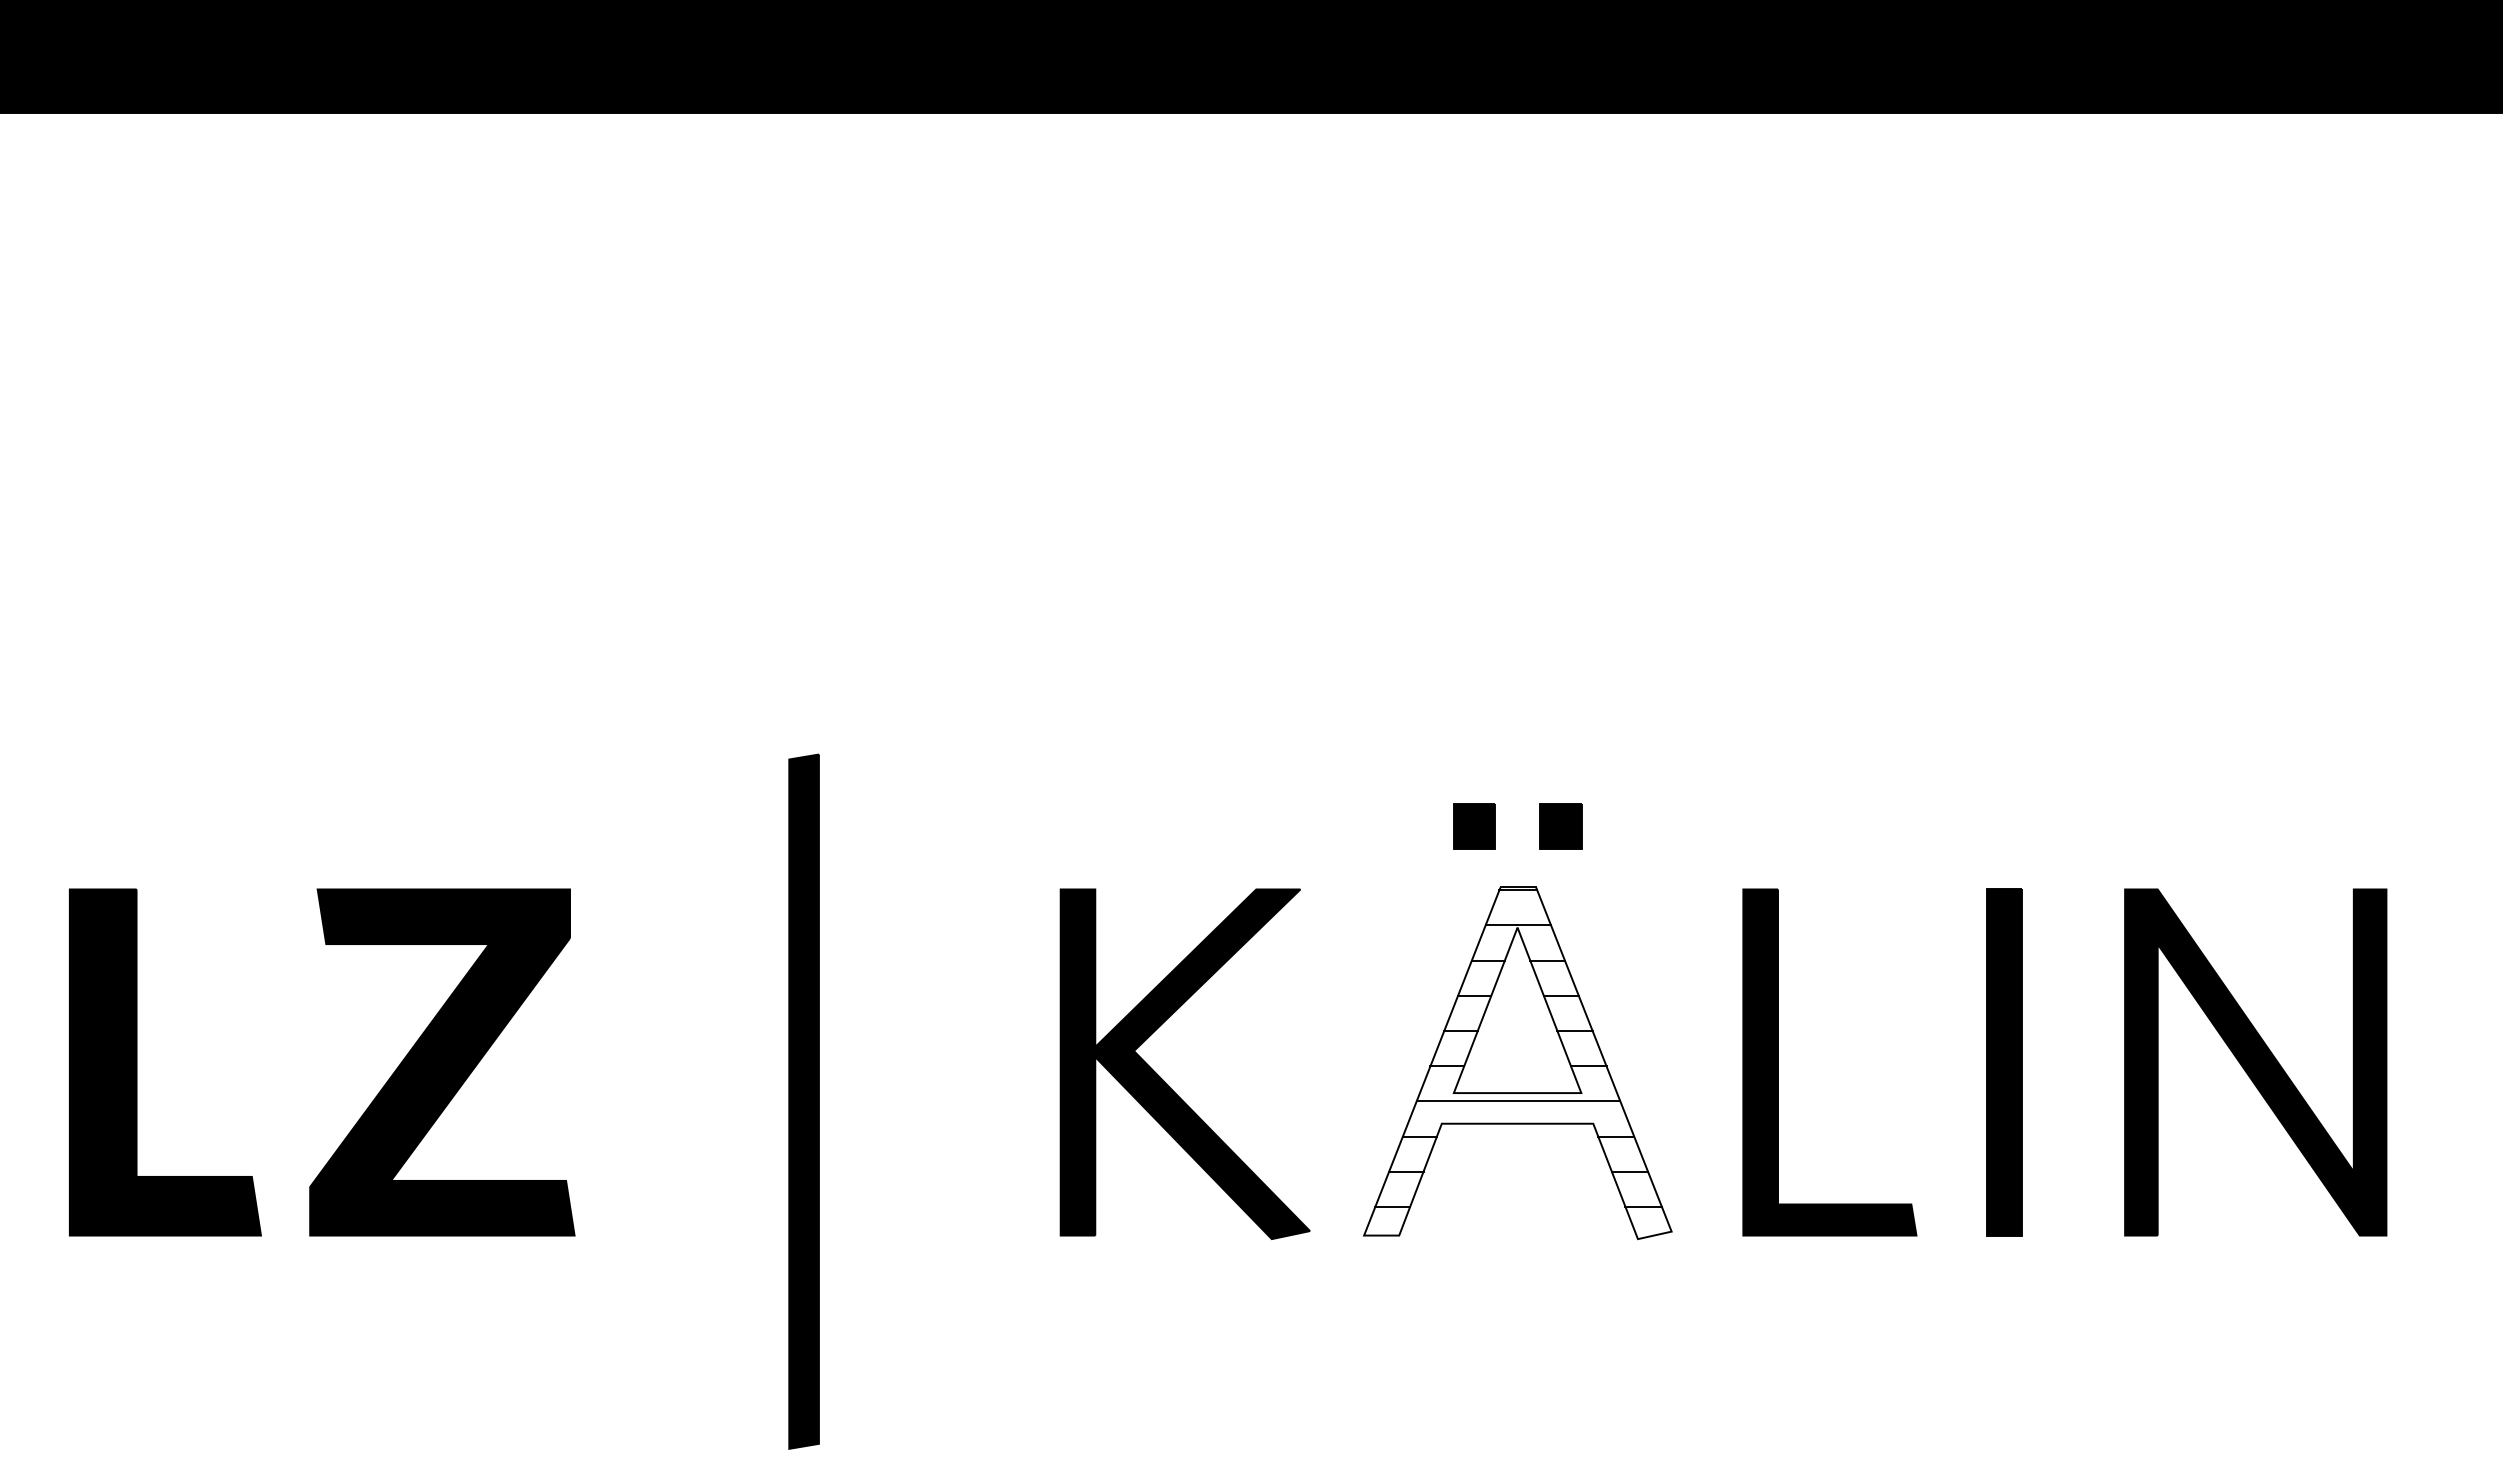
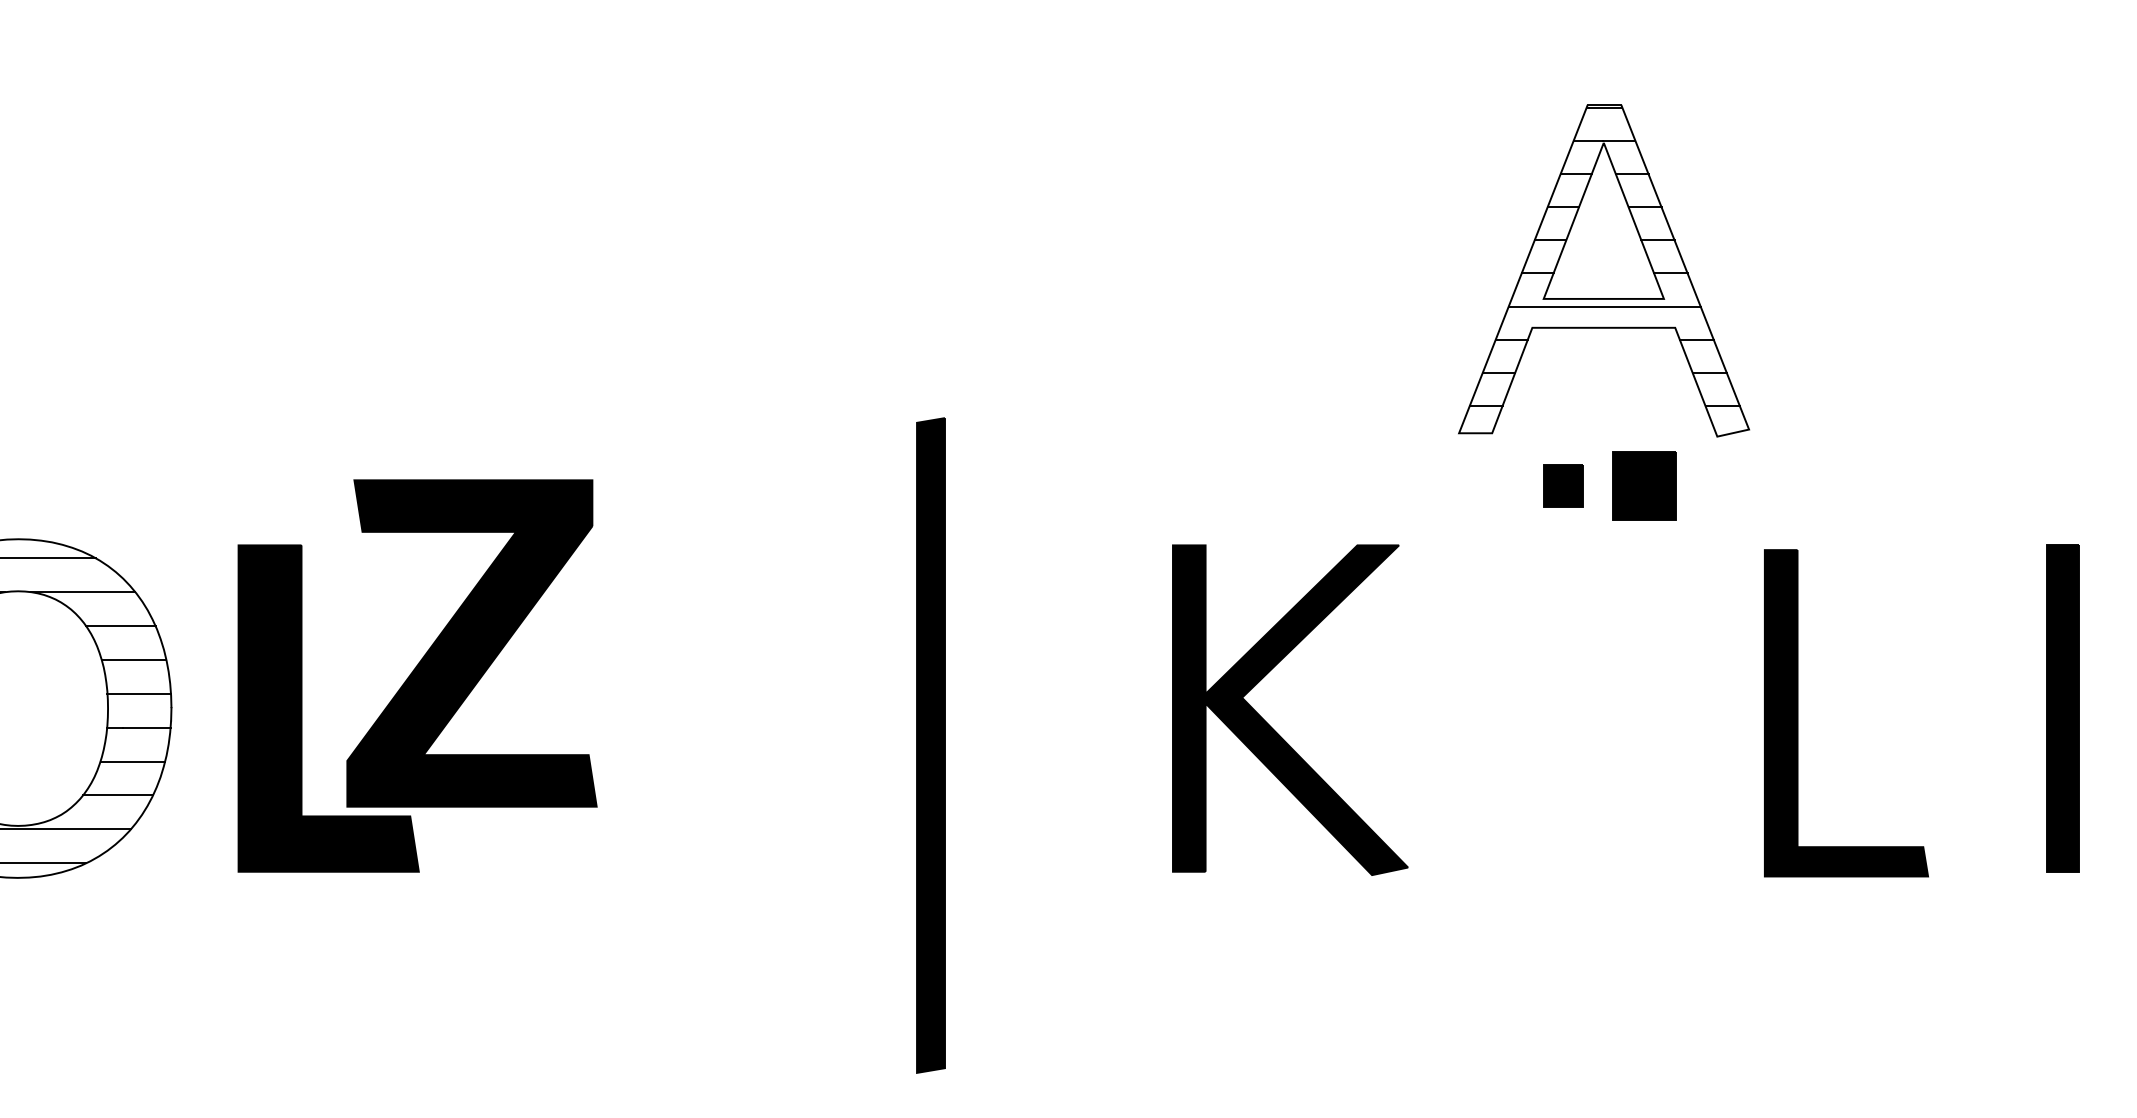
part: (1560, 826) -> (1644, 486), size x1.6
part: (442, 1062) -> (472, 643), moved
part: (1778, 1062) -> (1797, 713), moved
part: (1517, 1063) -> (1603, 271), moved

